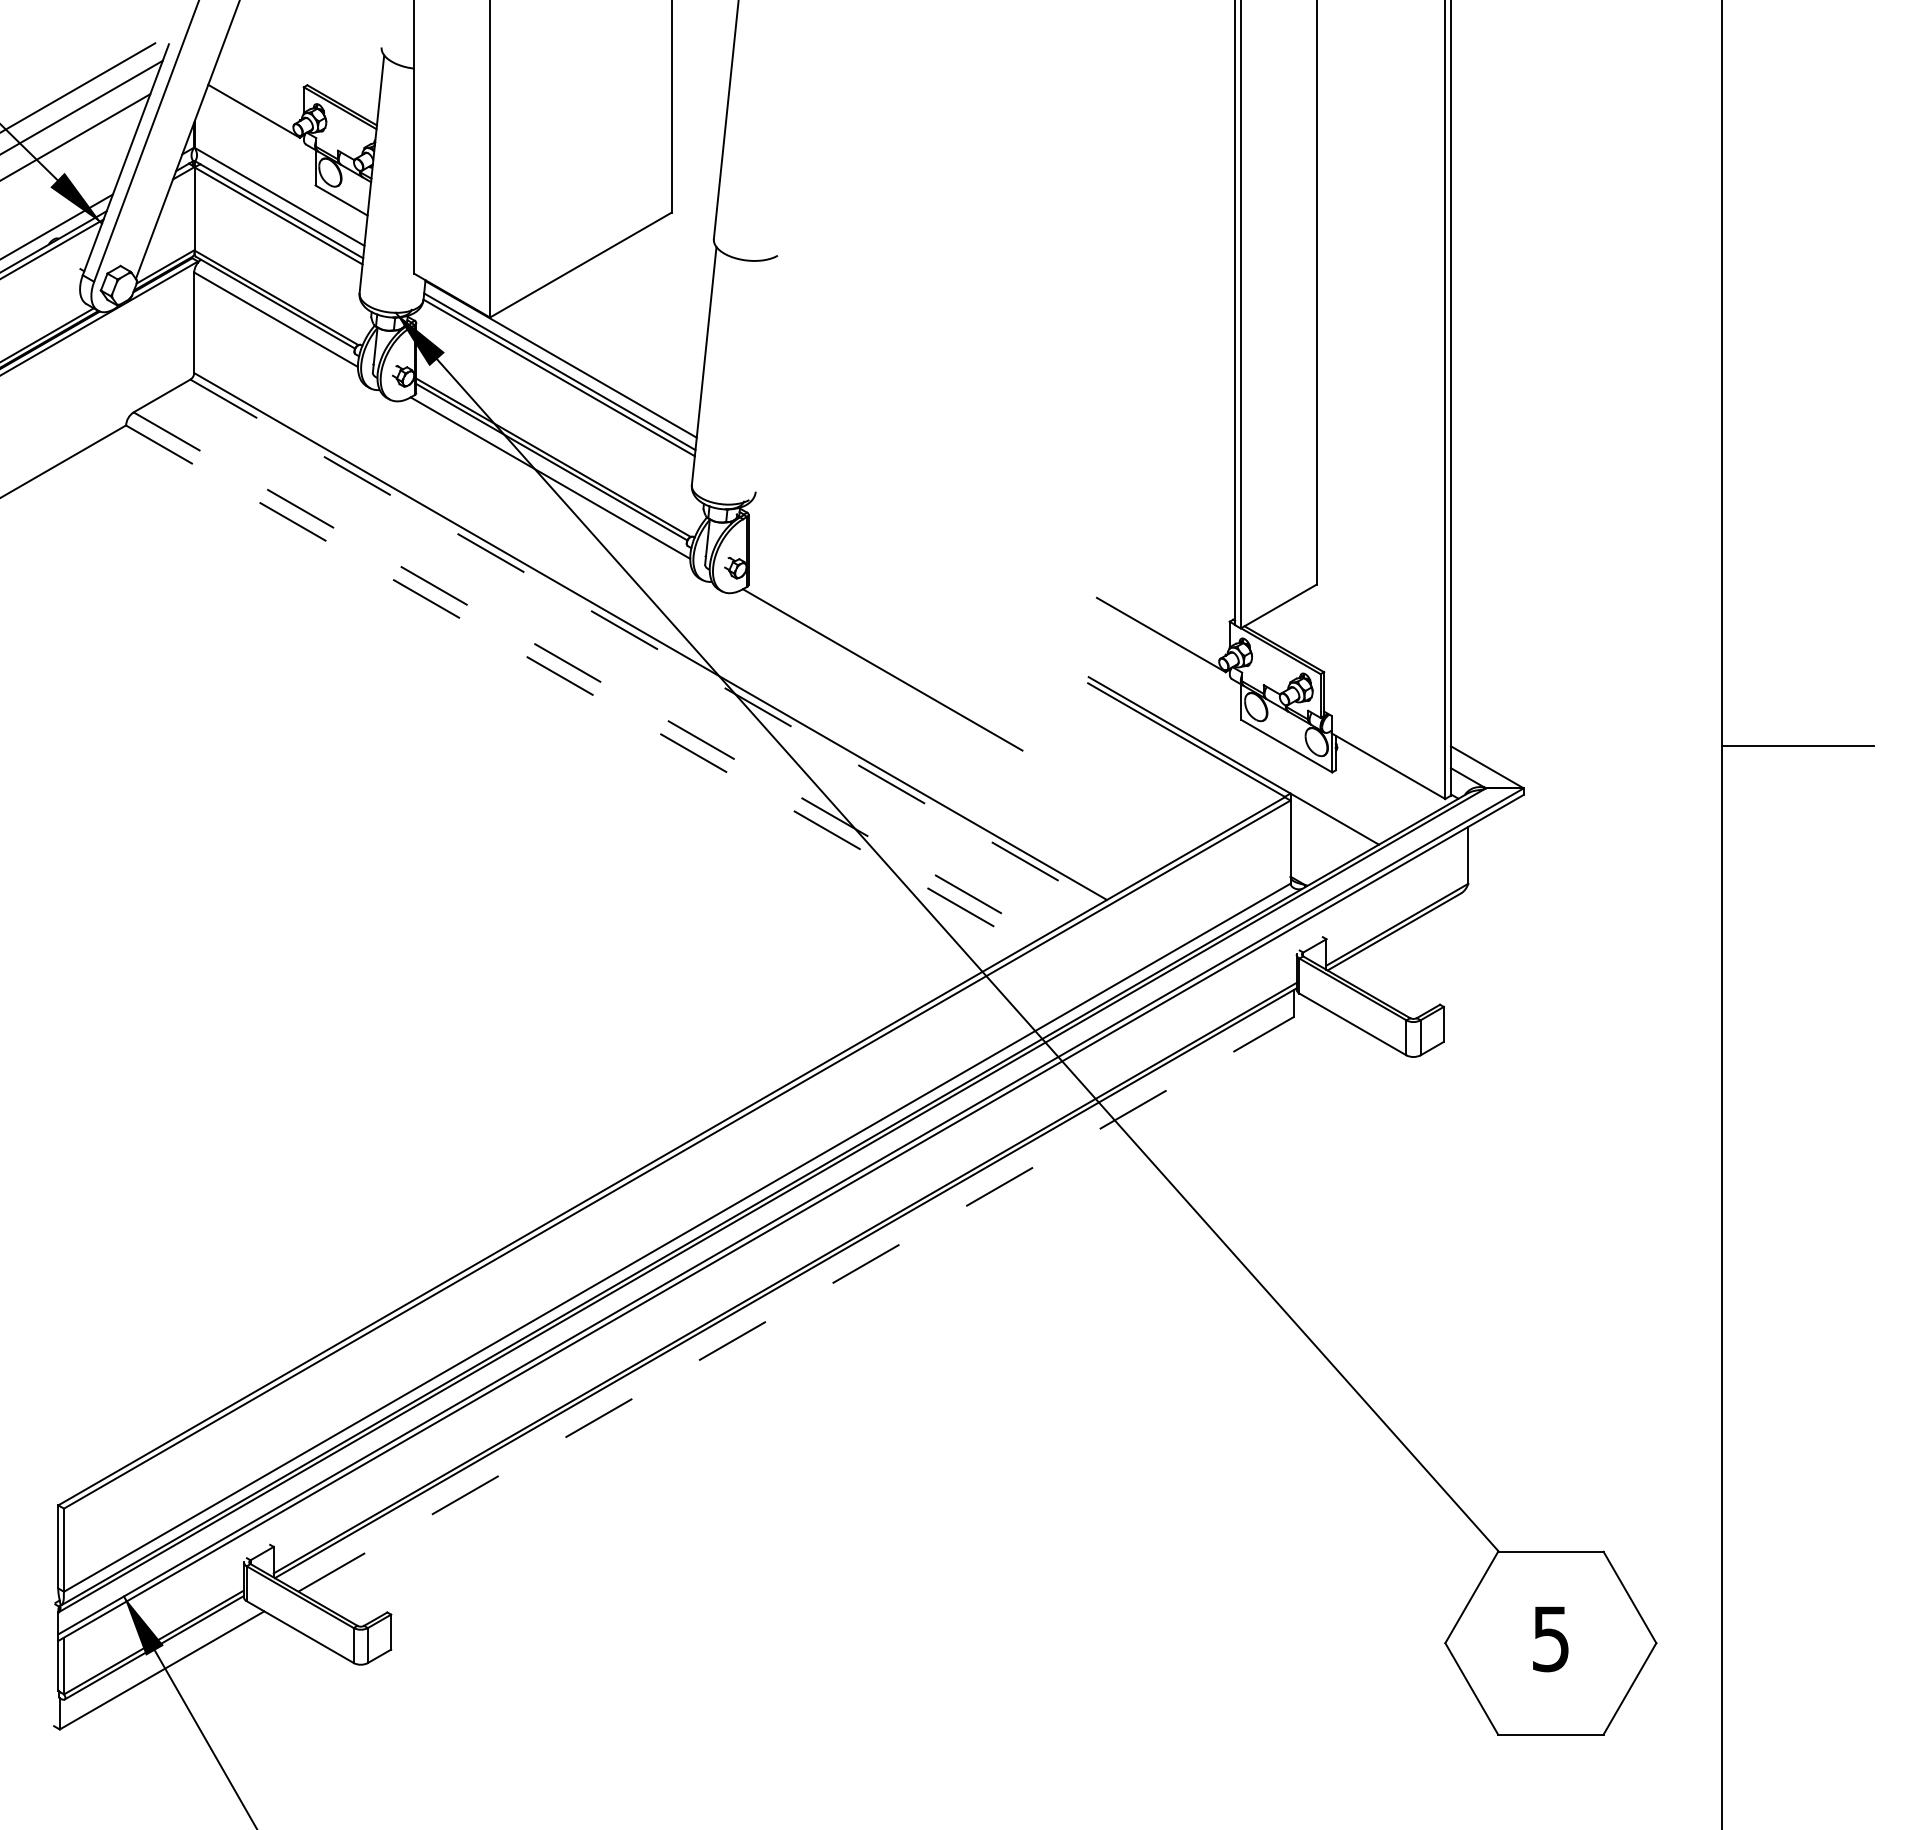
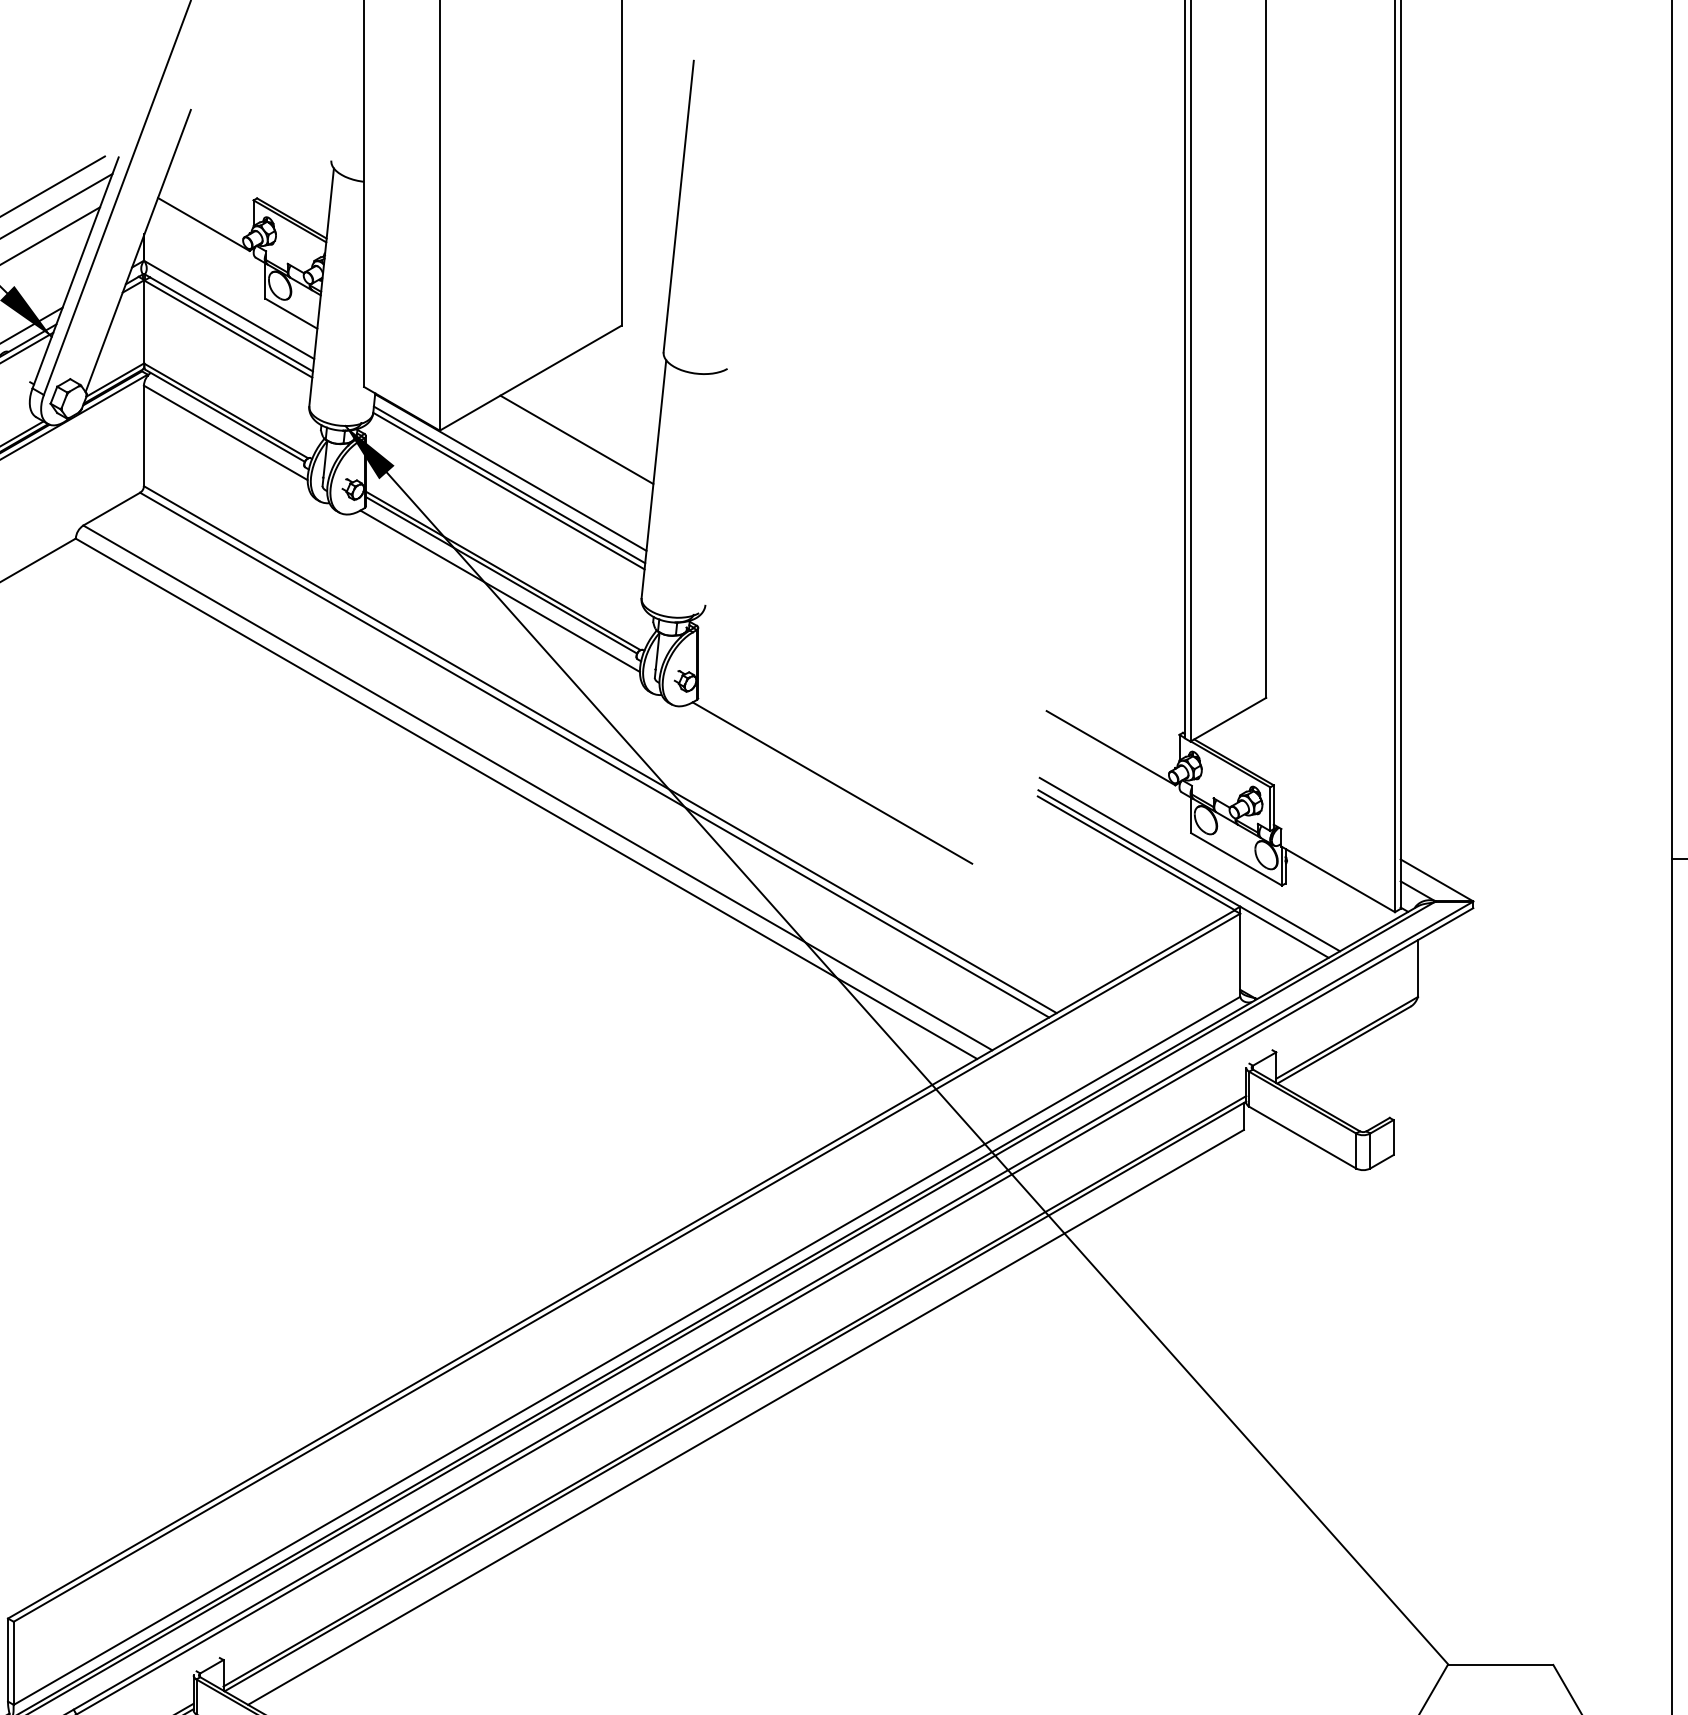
line: (626, 326) -> (576, 439), added
line: (644, 641) -> (594, 754), dashed -> solid
line: (588, 674) -> (538, 787), dashed -> solid
line: (577, 685) -> (527, 798), dashed -> solid
line: (1240, 751) -> (1190, 864), added
line: (796, 1304) -> (746, 1417), dashed -> solid

